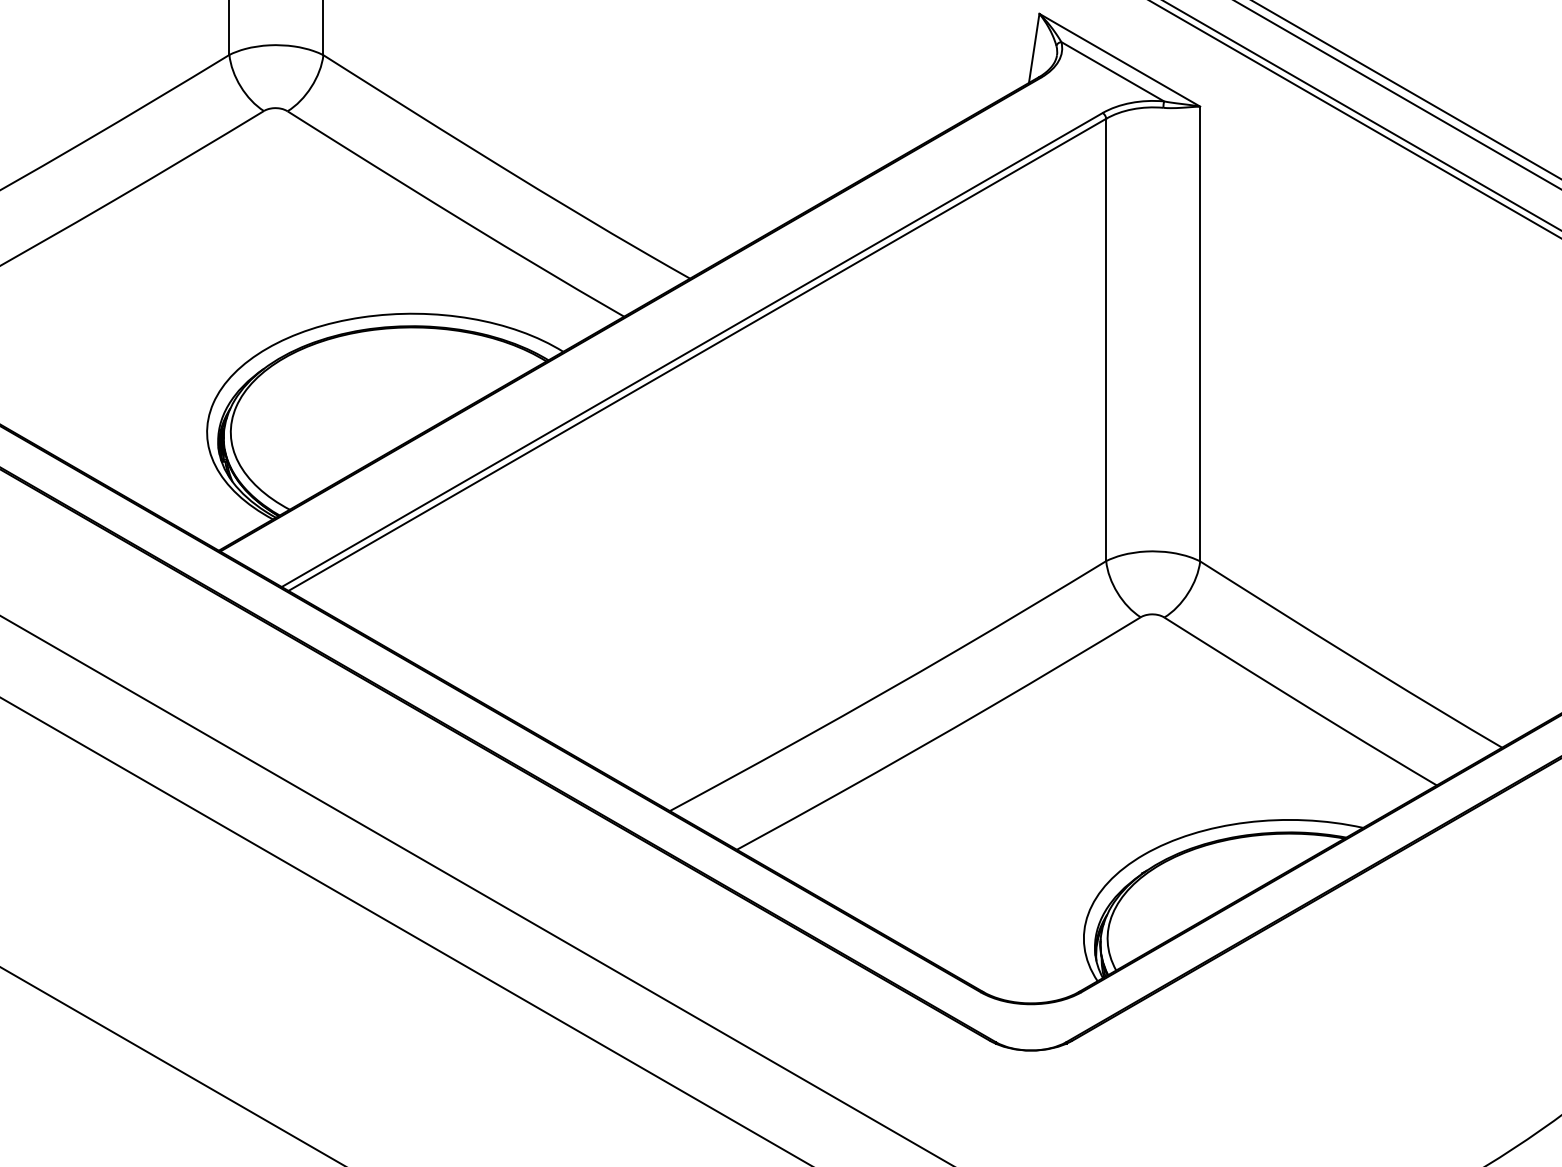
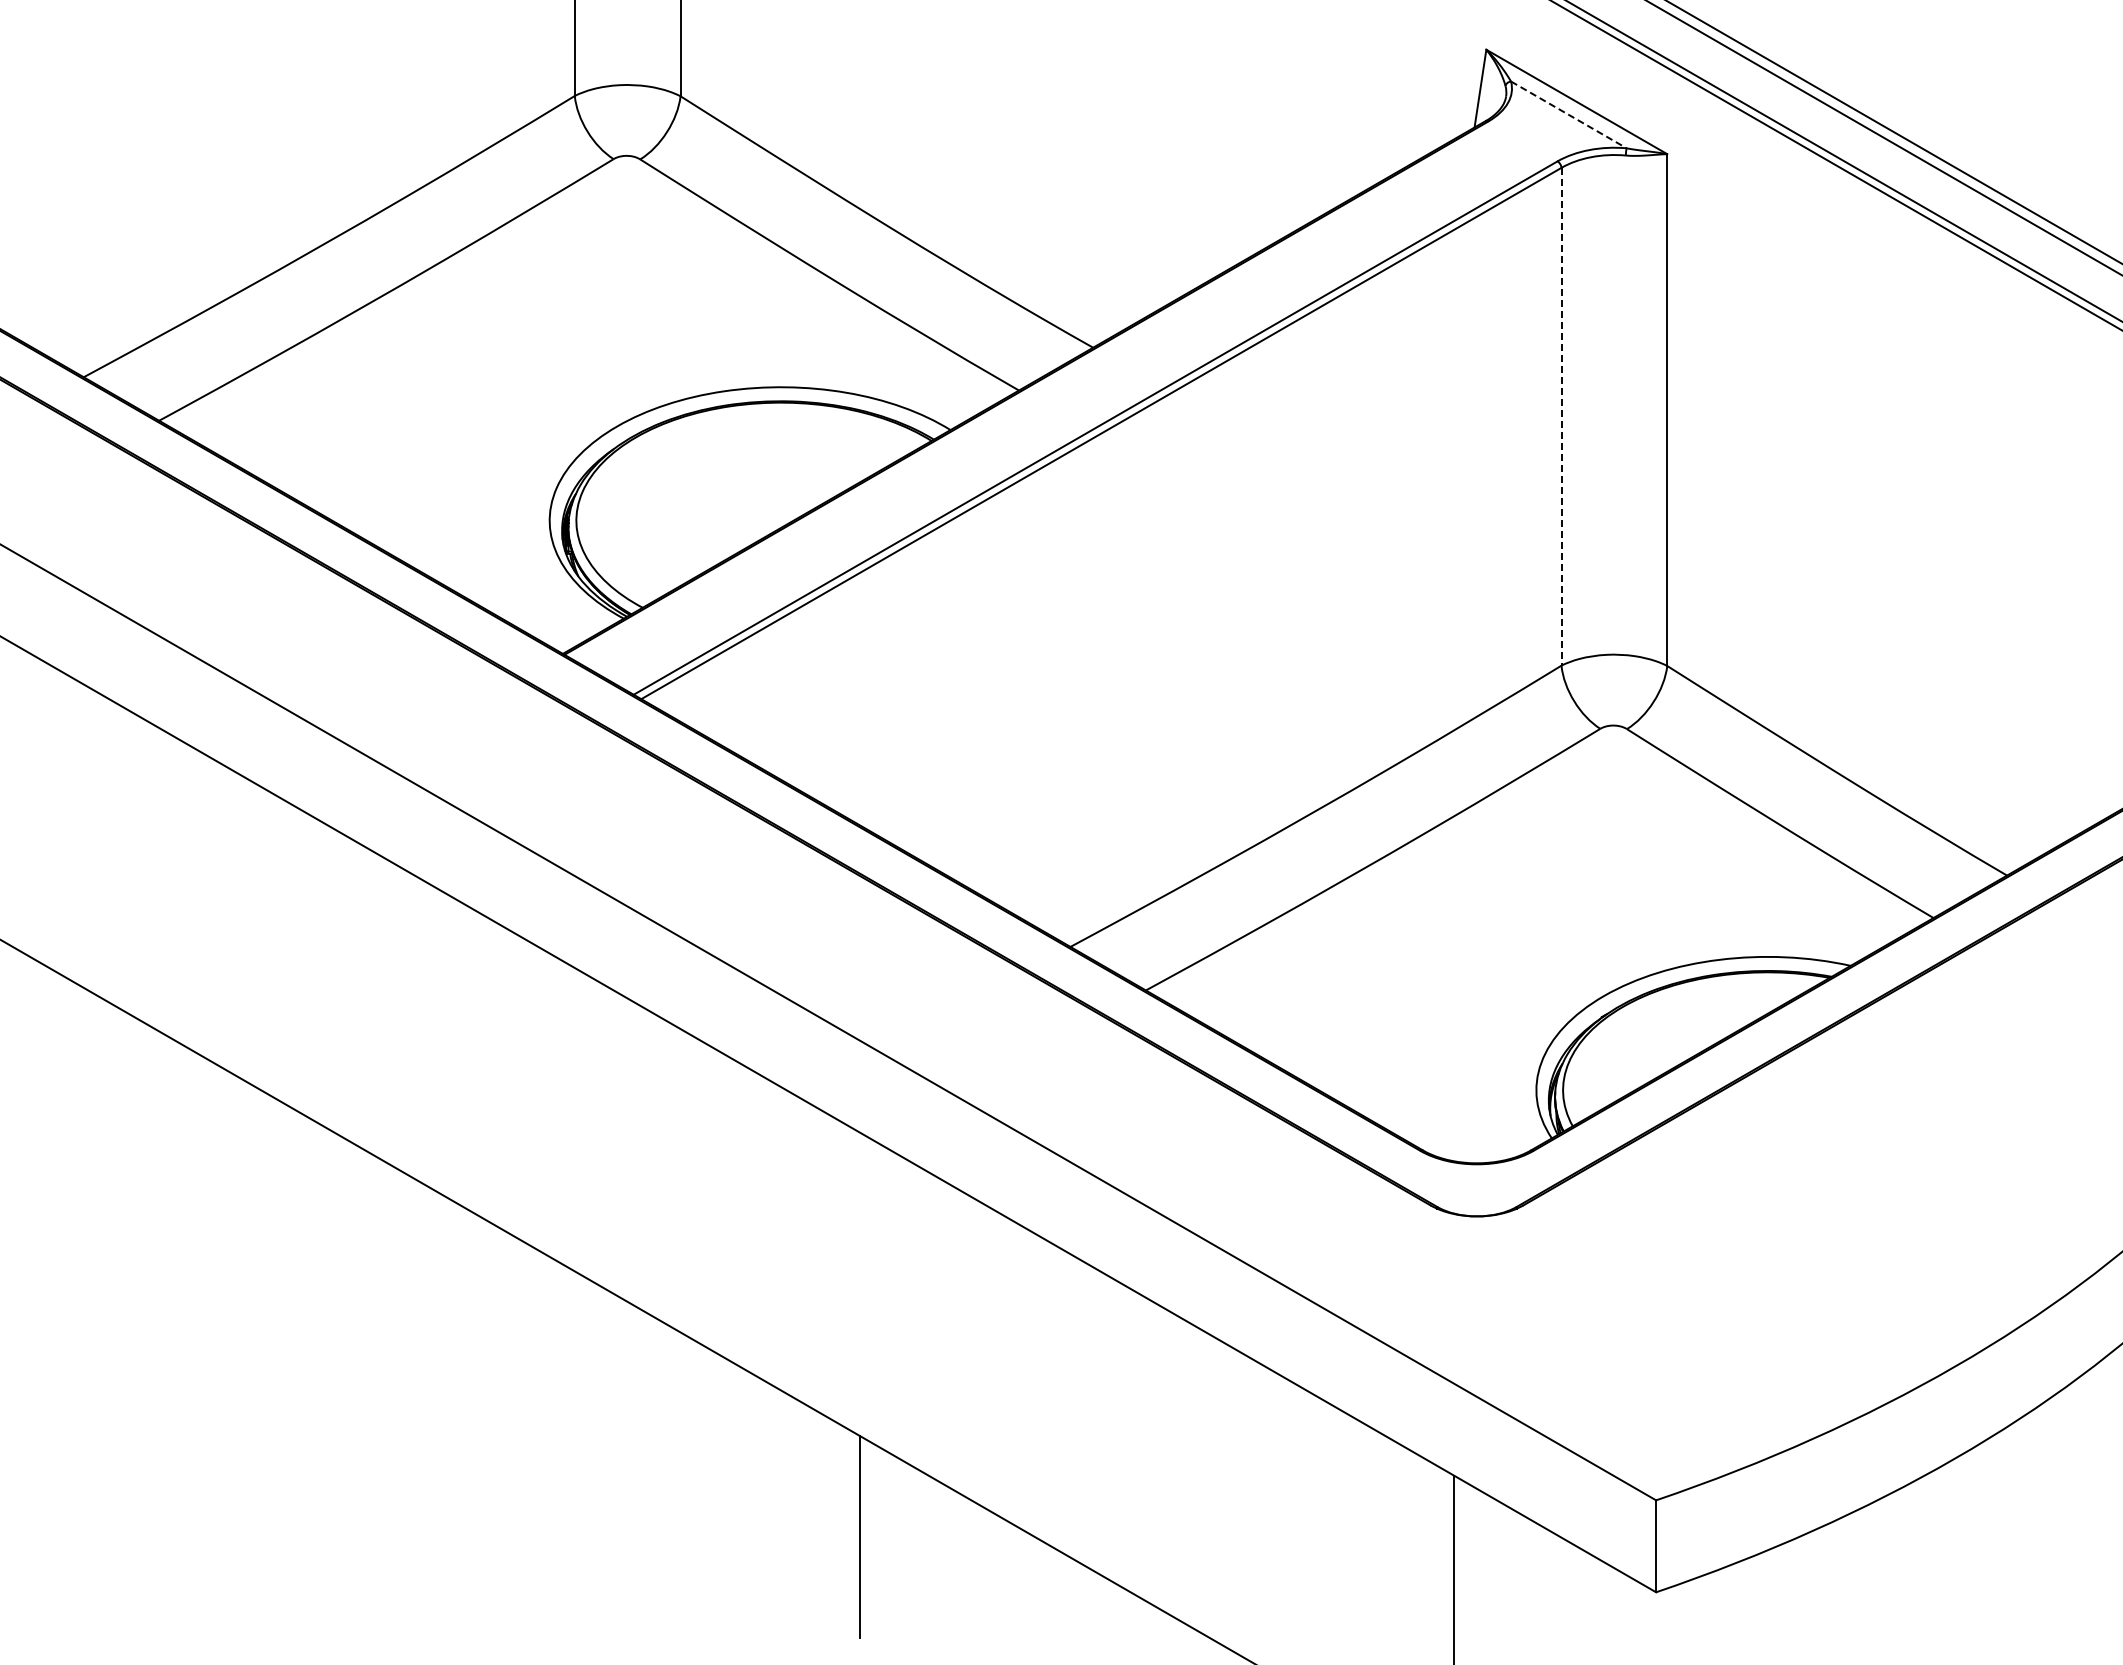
line: (1112, 71) -> (1568, 114), solid -> dashed
line: (1106, 339) -> (1561, 416), solid -> dashed

